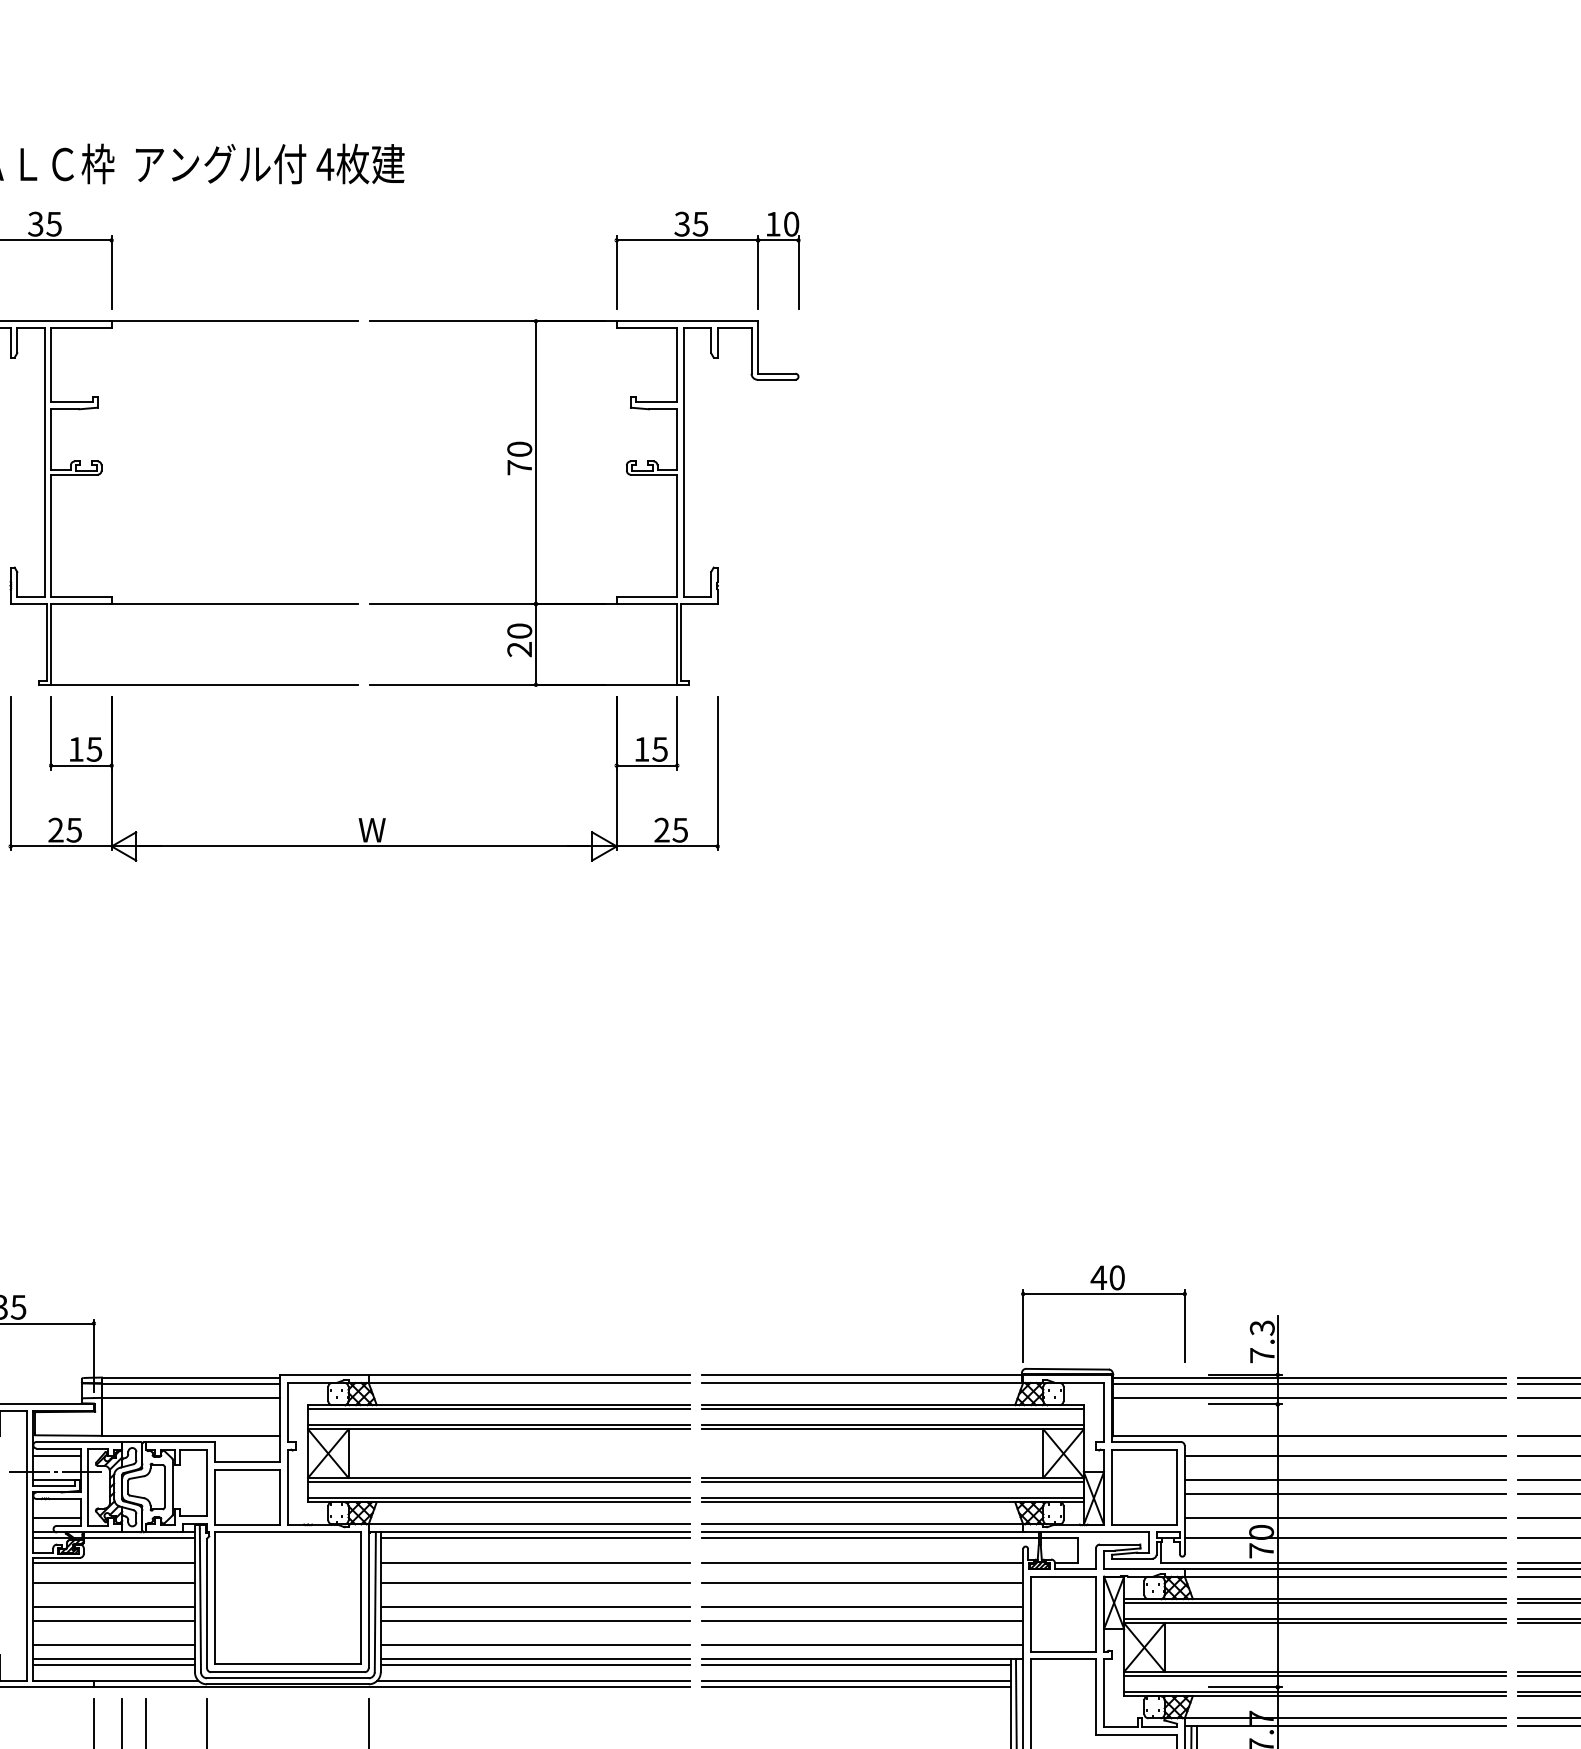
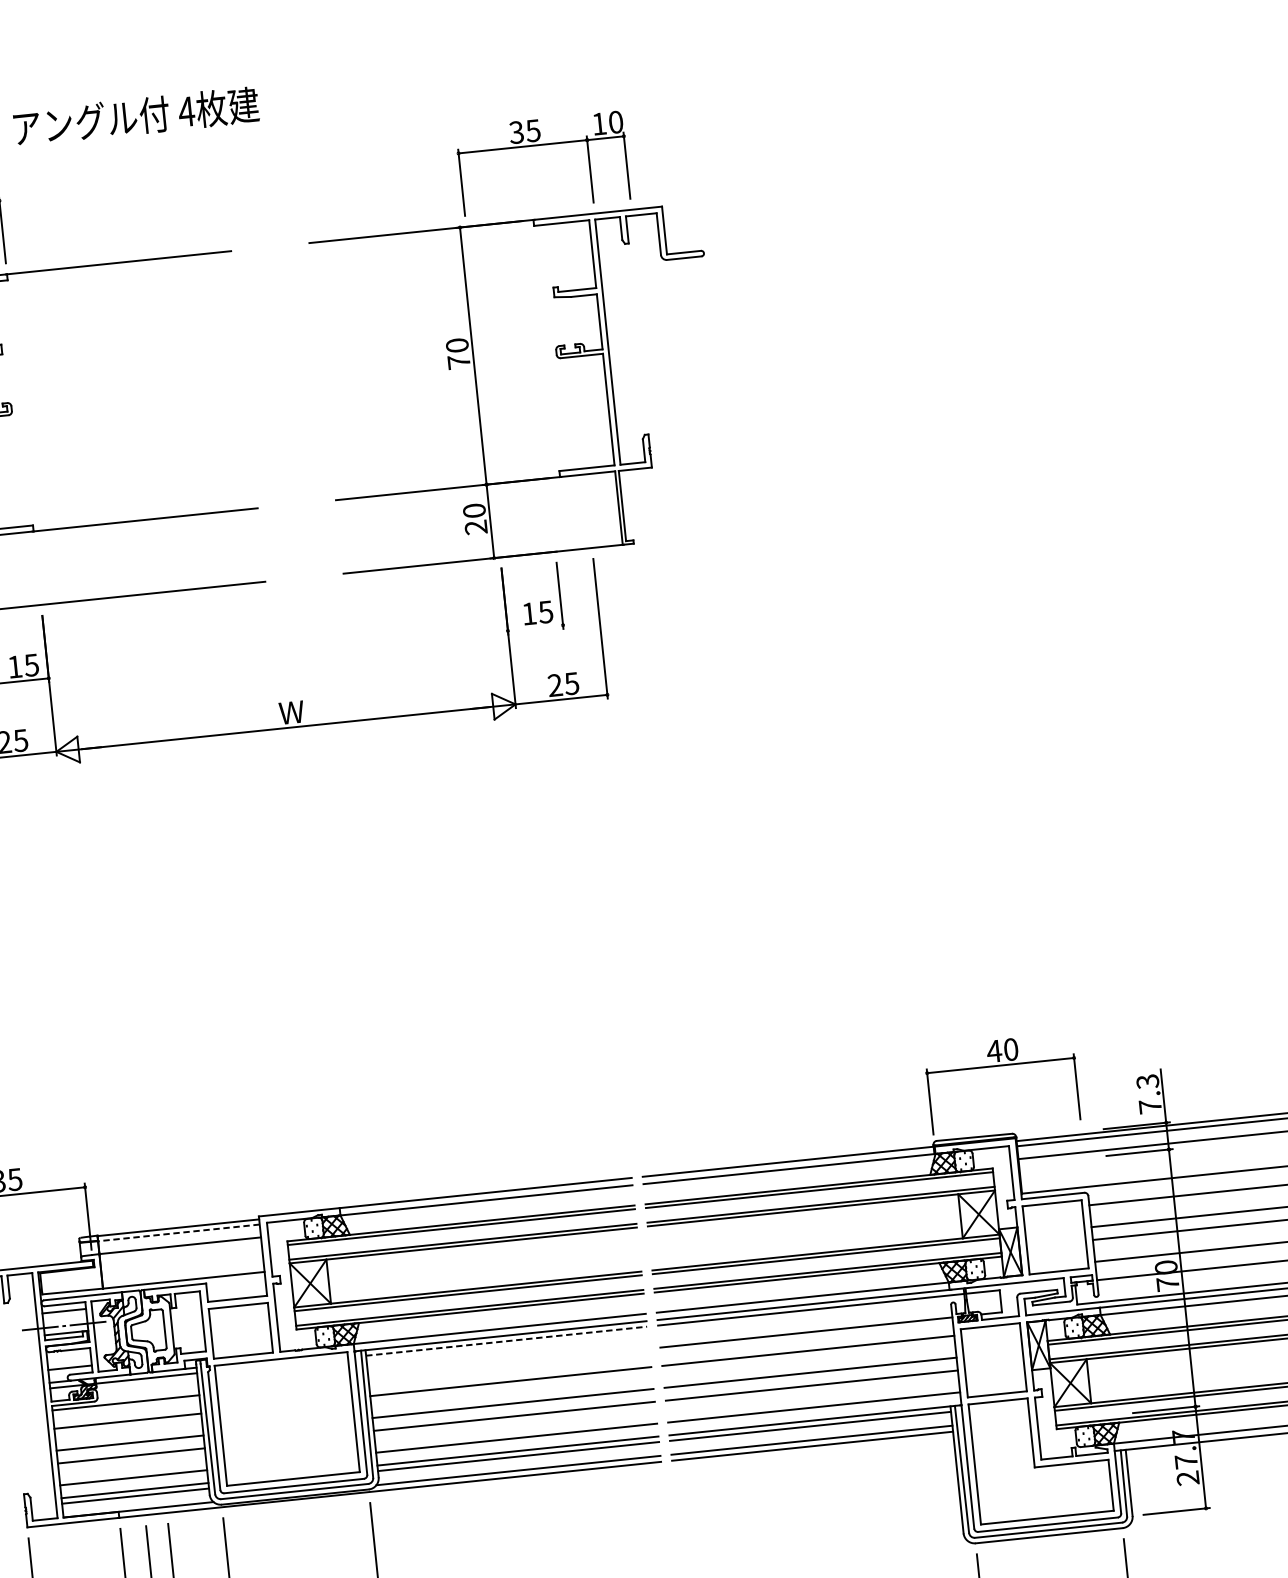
part: (584, 502) -> (521, 387), moved
line: (646, 765) -> (535, 628), removed
line: (190, 1383) -> (178, 1232), solid -> dashed
line: (535, 1538) -> (506, 1341), solid -> dashed
line: (534, 1562) -> (508, 1363), removed

